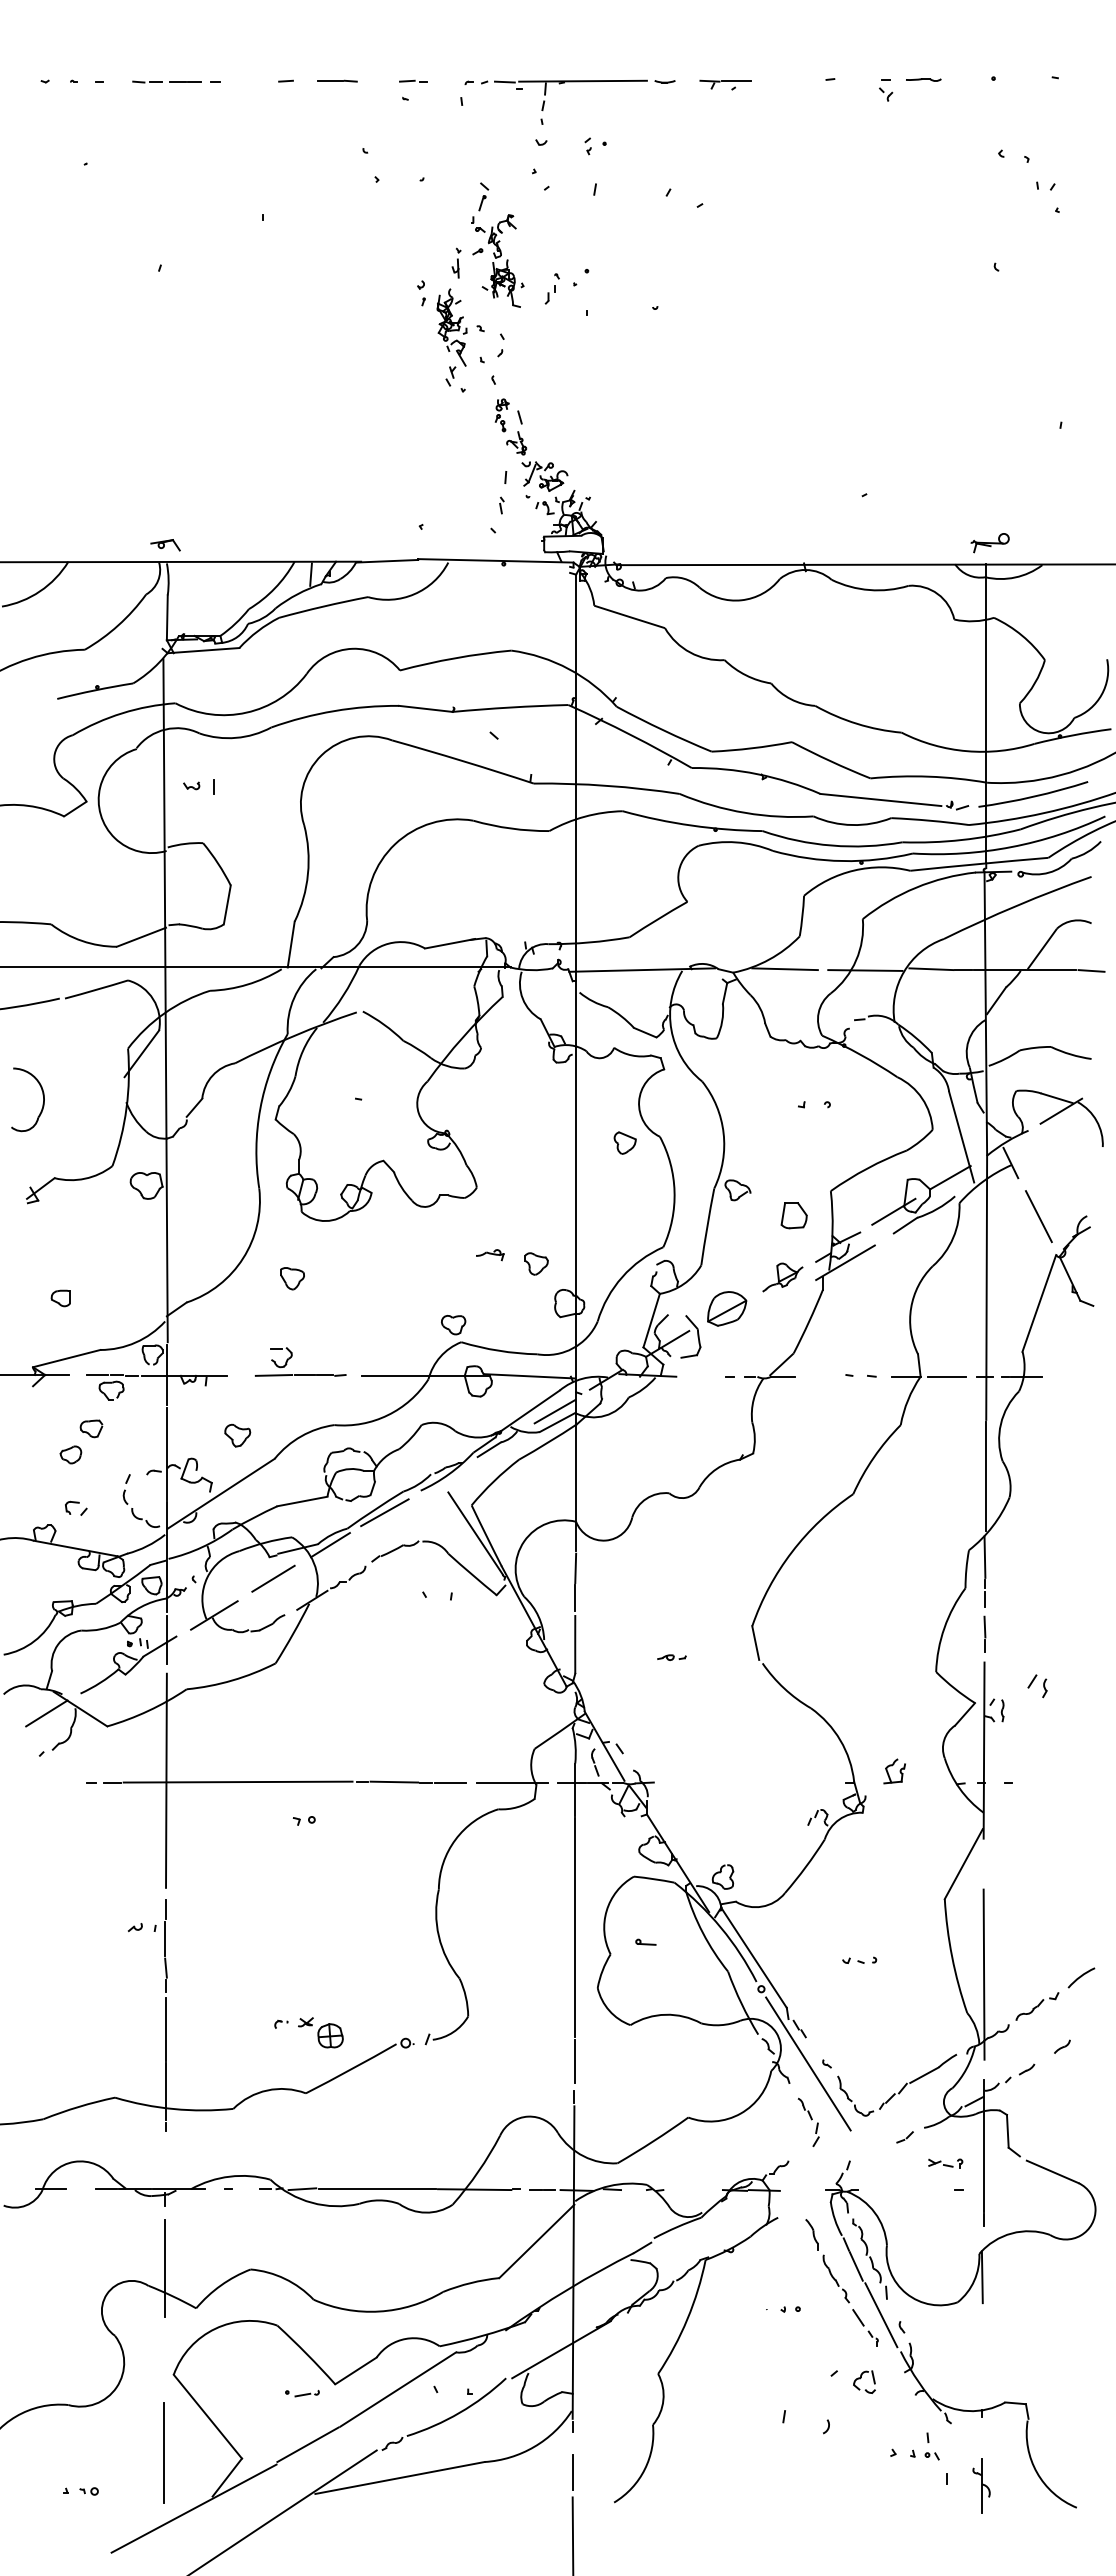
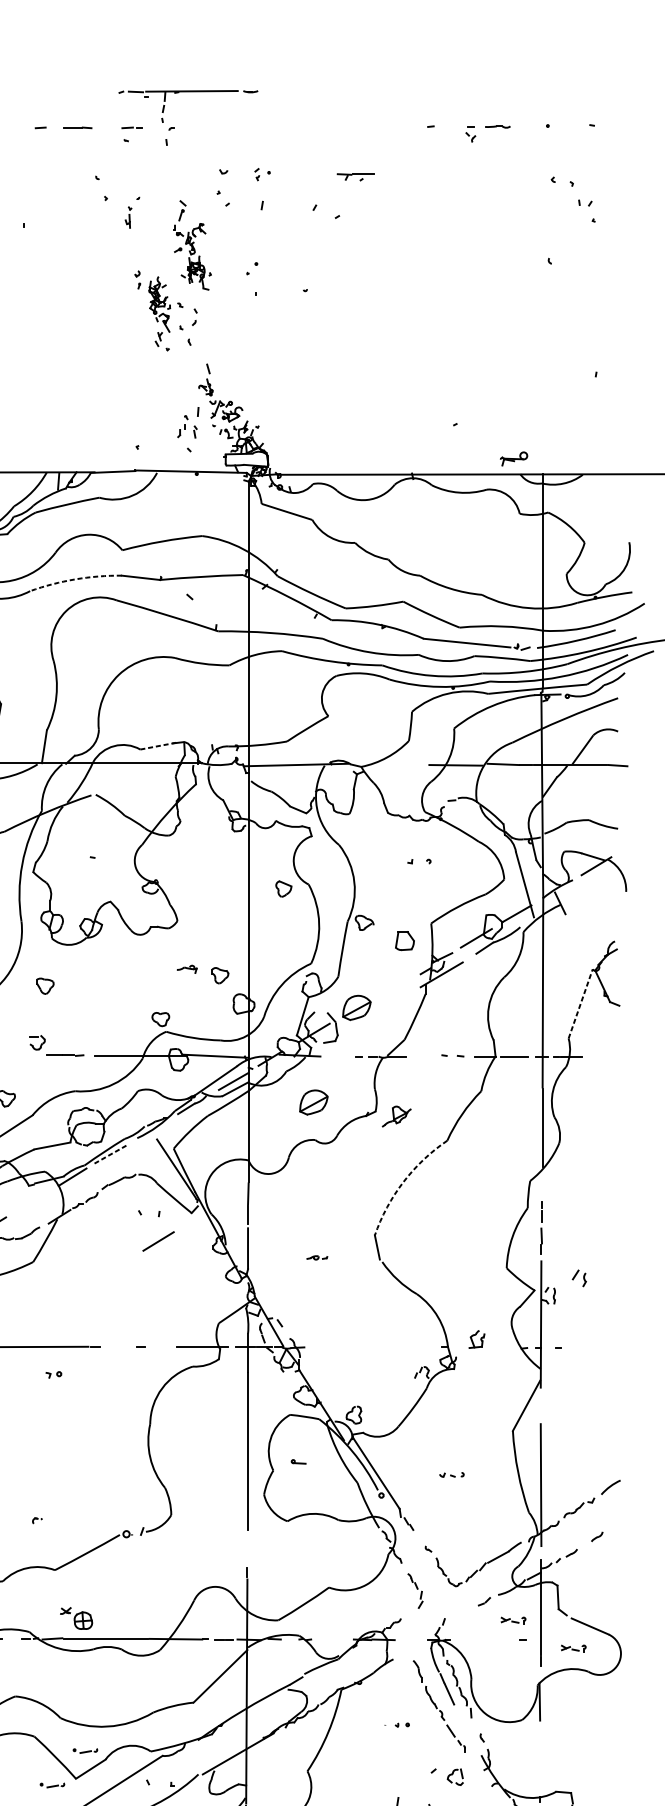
part: (578, 82) -> (188, 92), moved
part: (725, 84) -> (355, 176), moved
part: (456, 262) -> (128, 216), moved
part: (551, 288) -> (182, 426), moved
part: (501, 415) -> (195, 367), removed
part: (989, 543) -> (513, 459), moved
arc: (334, 711) -> (75, 579), solid -> dashed
line: (450, 943) -> (158, 745), solid -> dashed
line: (784, 969) -> (398, 764), removed
line: (1038, 1216) -> (580, 941), removed
part: (782, 1277) -> (396, 1116), moved
line: (1039, 1302) -> (580, 1003), solid -> dashed
line: (273, 1375) -> (31, 1055), removed
part: (667, 1440) -> (314, 1102), added
line: (385, 1512) -> (112, 1153), solid -> dashed
arc: (792, 1552) -> (403, 1182), solid -> dashed
line: (984, 1556) -> (541, 1185), removed
line: (273, 1578) -> (158, 1241), moved
line: (394, 1781) -> (118, 1346), removed
line: (449, 1782) -> (157, 1347), removed
part: (320, 2032) -> (76, 1618), moved
line: (575, 2060) -> (248, 1546), removed
line: (808, 2063) -> (415, 1548), removed
part: (1029, 2202) -> (573, 1648), added
line: (881, 2315) -> (467, 1729), removed
part: (348, 2345) -> (85, 1750), added

